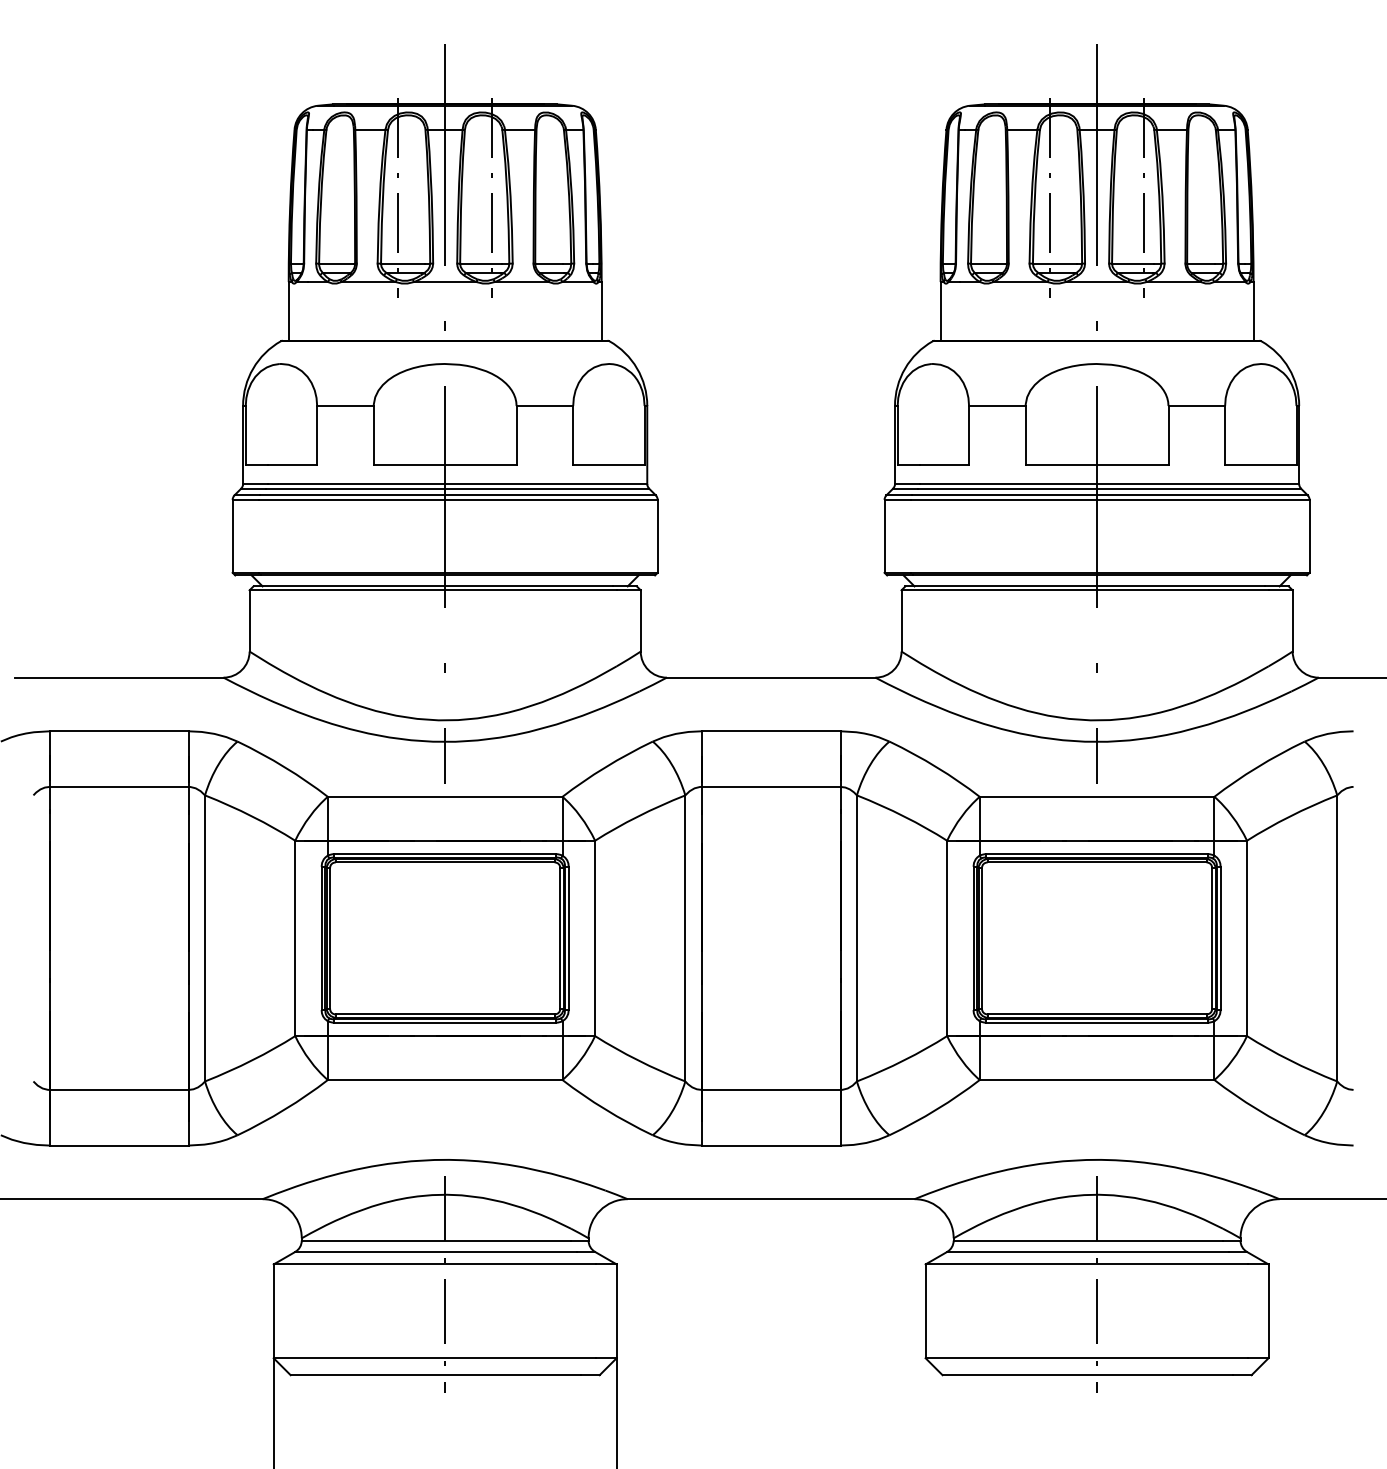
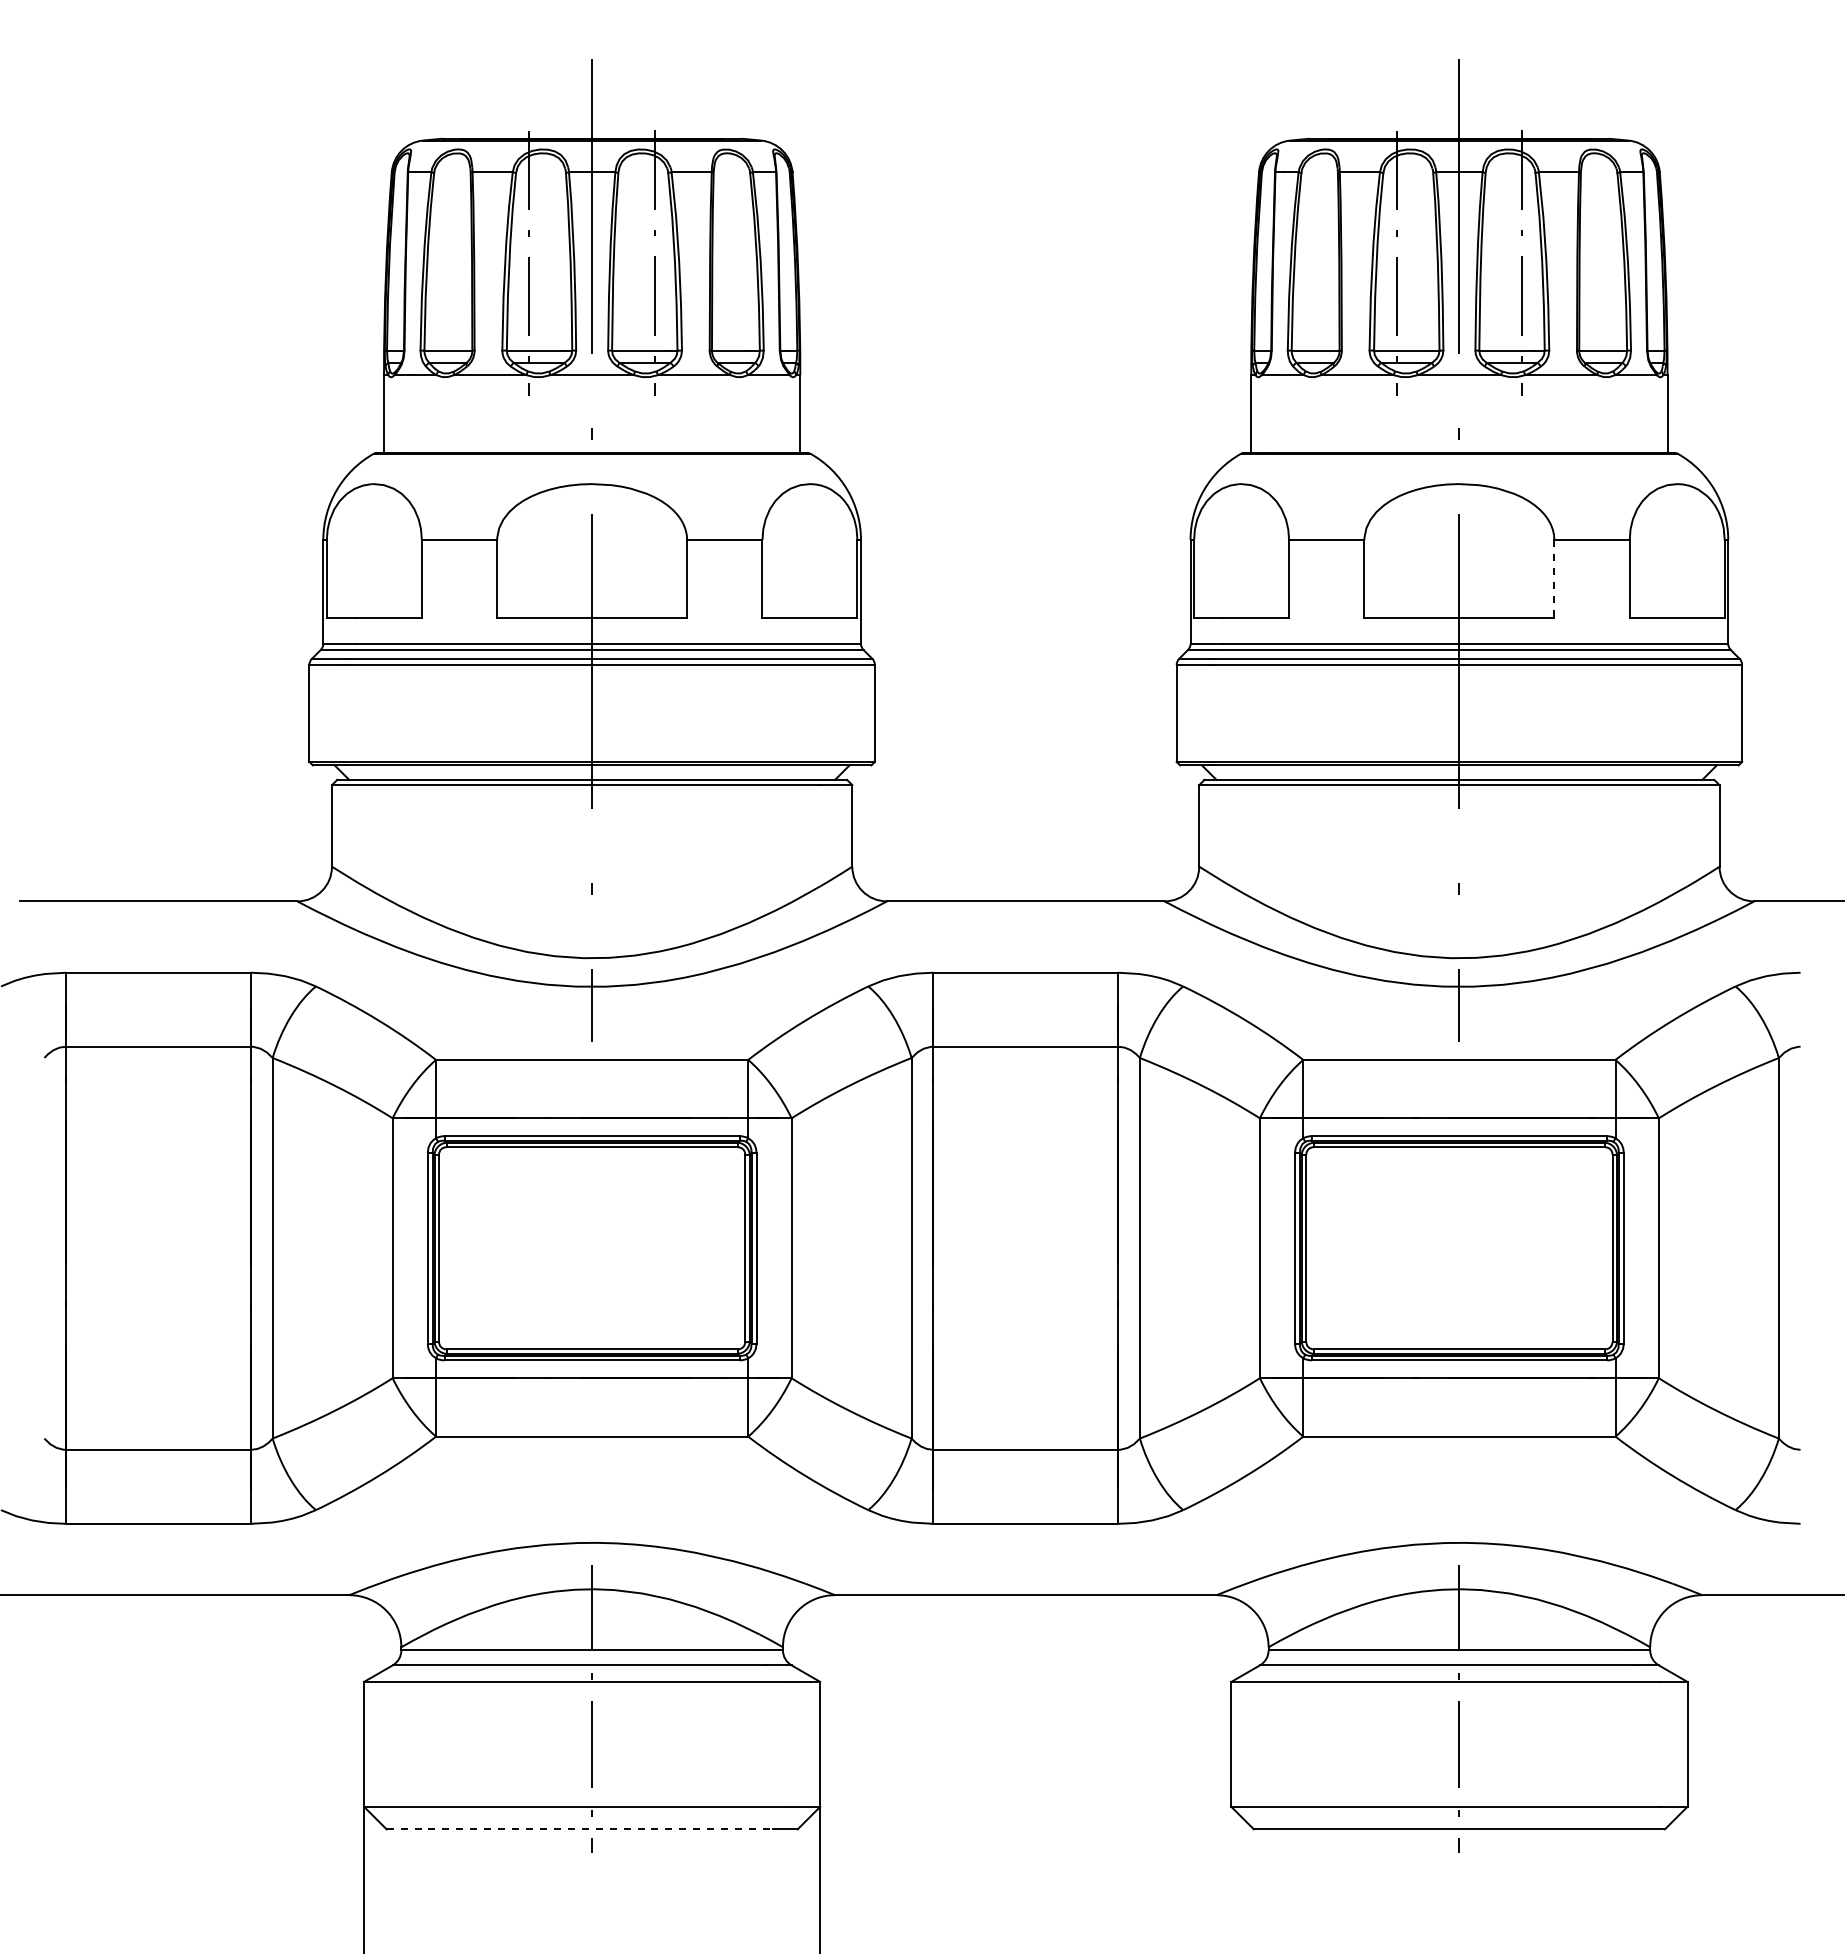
line: (1168, 435) -> (1554, 579), solid -> dashed
line: (435, 1375) -> (579, 1829), solid -> dashed

